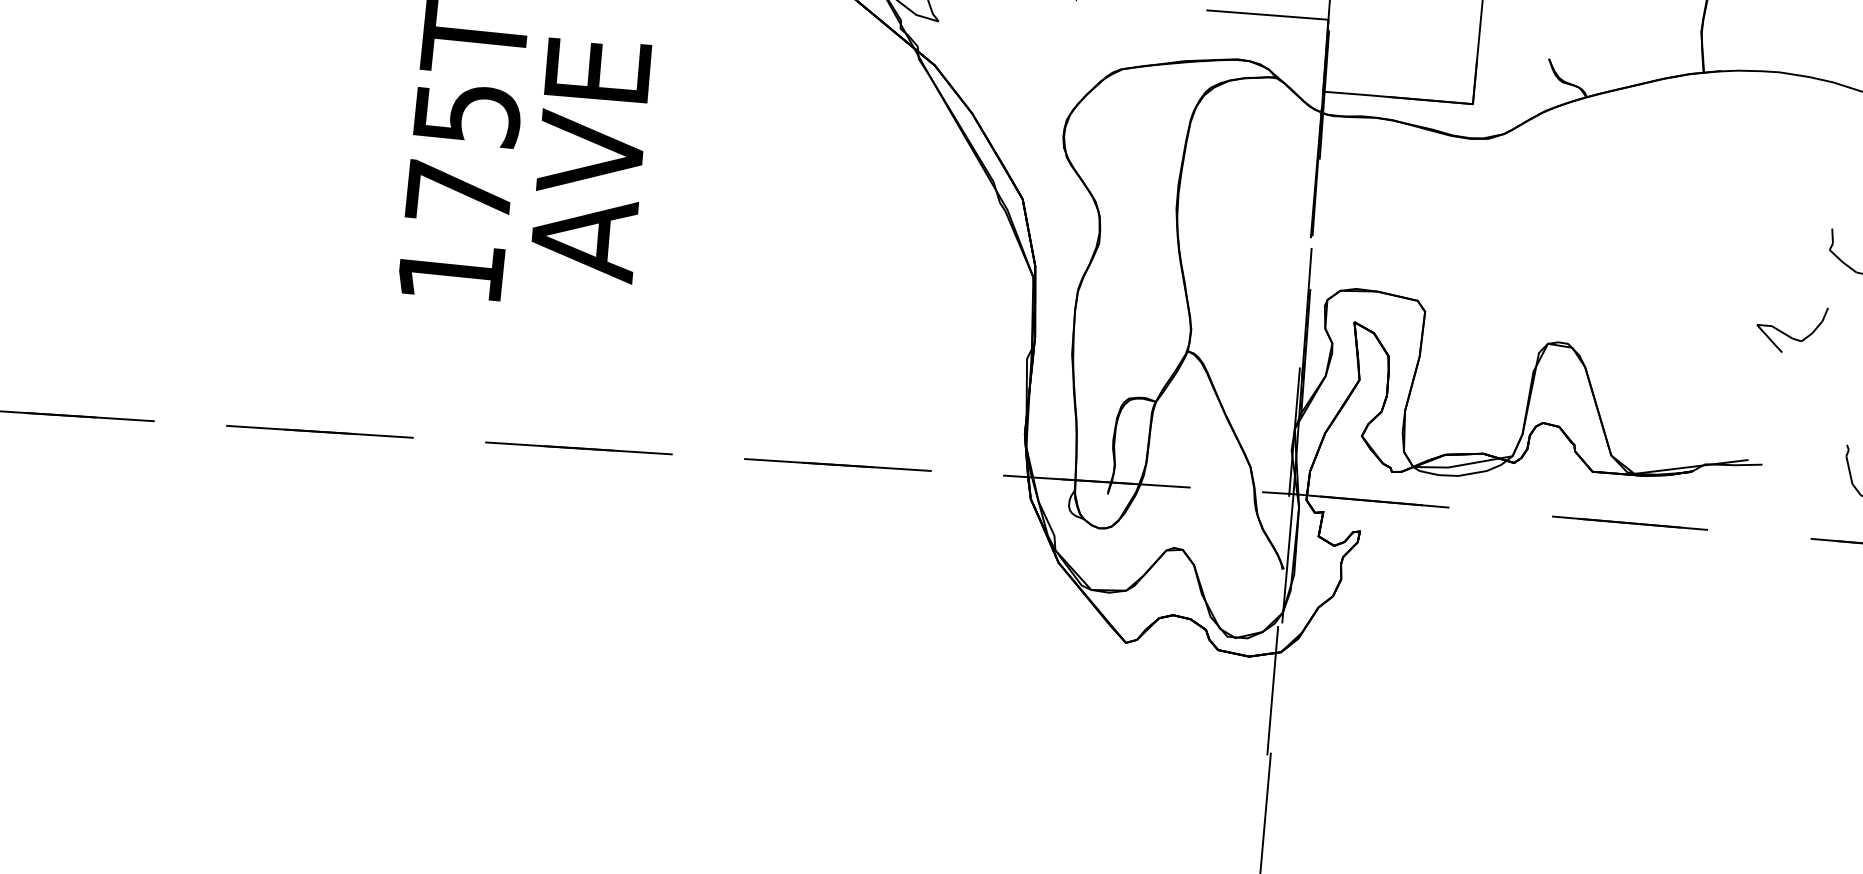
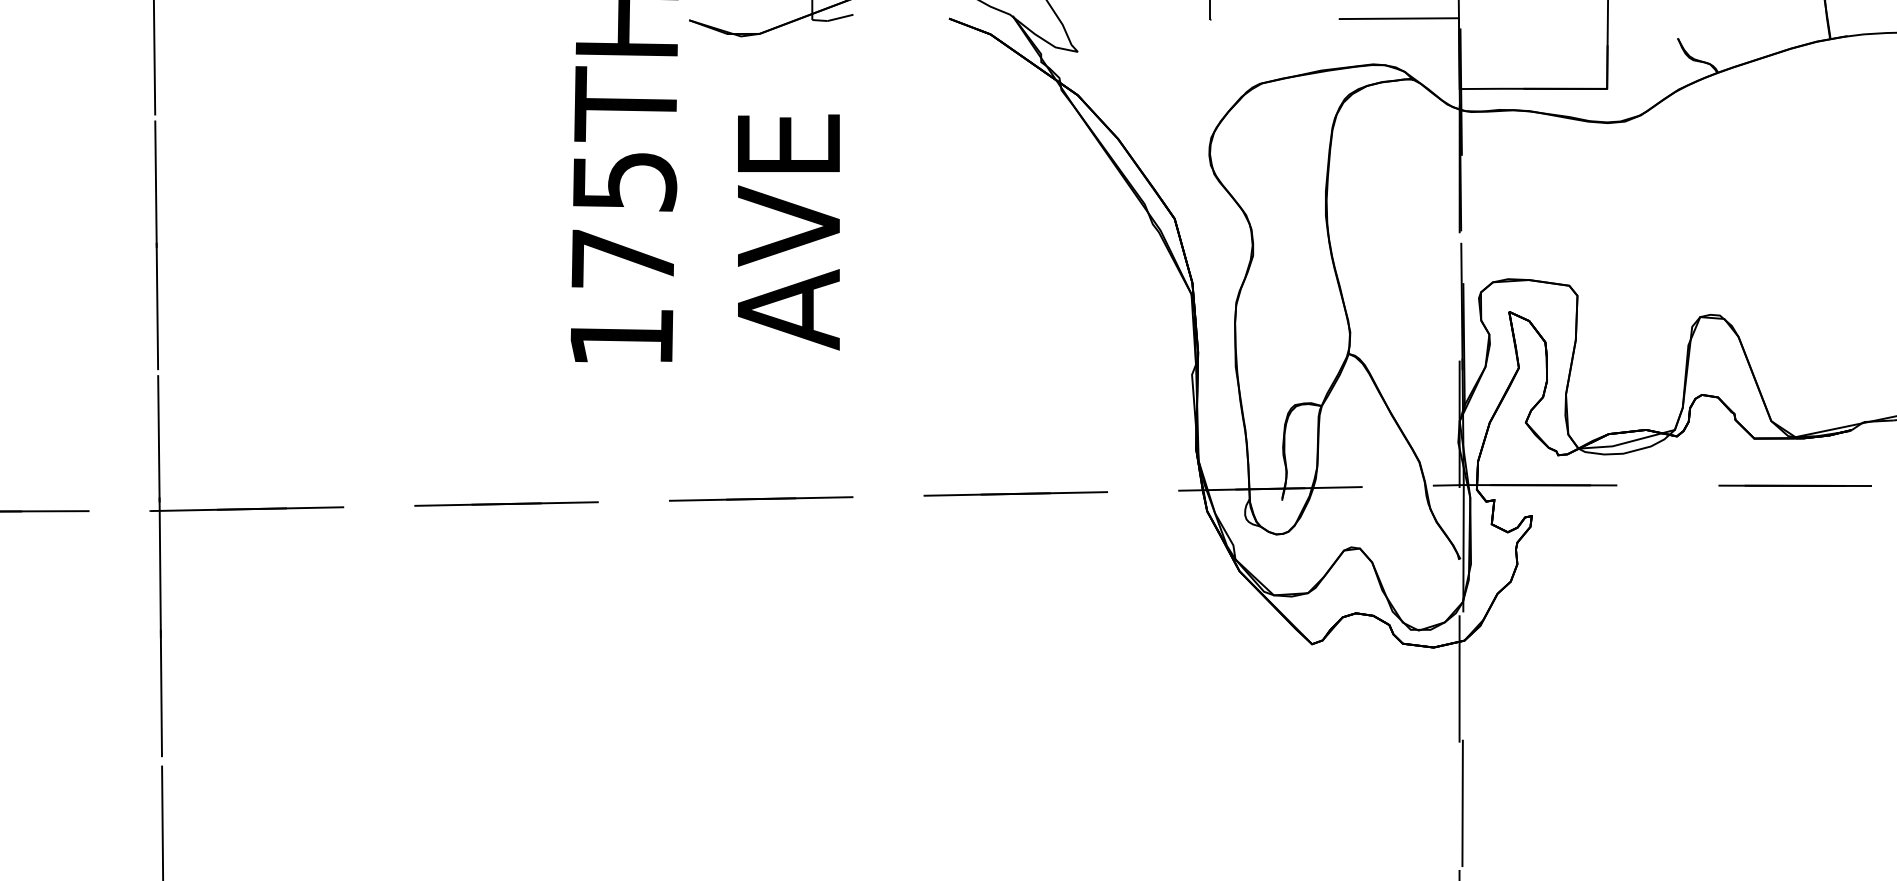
text: (590, 160) -> (788, 232), moved

